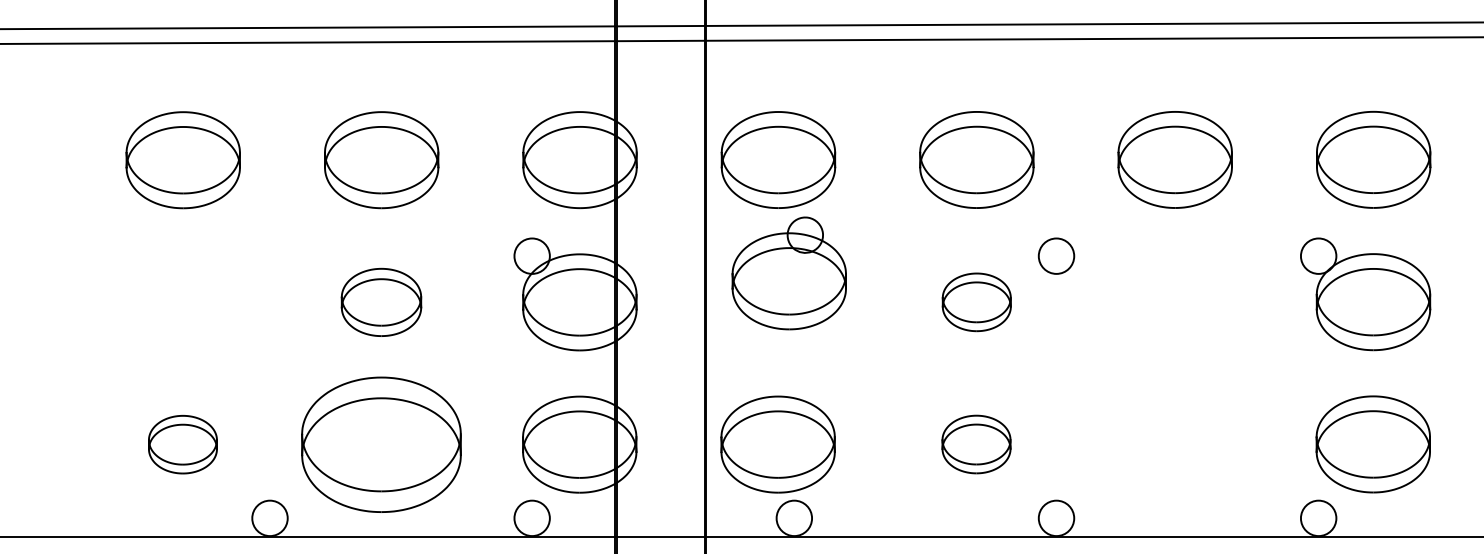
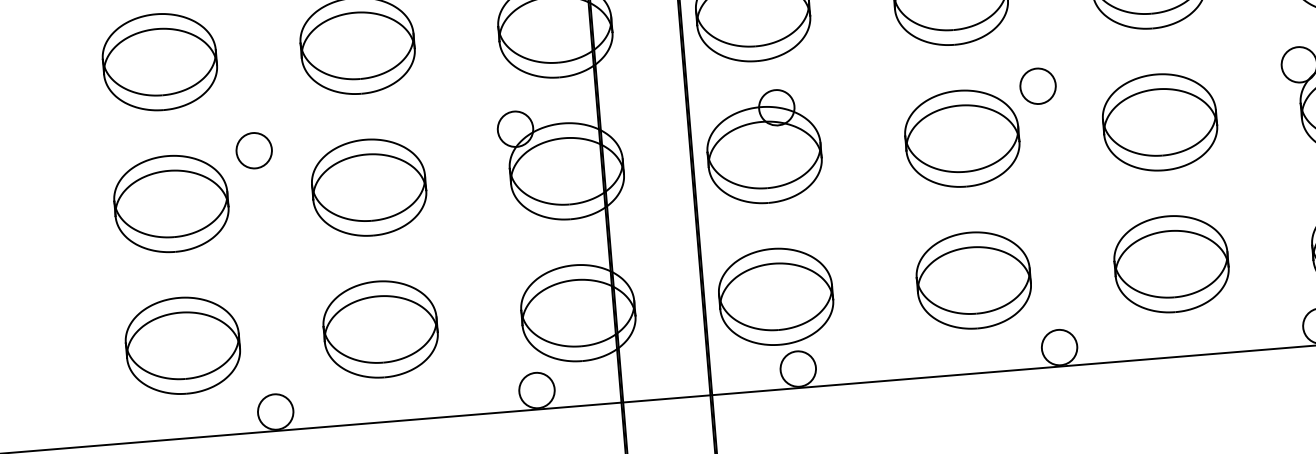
circle: (269, 255) -> (253, 150), added
part: (788, 273) -> (763, 147), moved
part: (182, 302) -> (170, 204), added
part: (381, 302) -> (369, 187), size x1.43
part: (976, 302) -> (962, 138), size x1.67
part: (1174, 302) -> (1159, 122), added
part: (182, 444) -> (182, 345), size x1.67
part: (380, 444) -> (379, 329), size x0.71
part: (976, 444) -> (973, 280), size x1.67
part: (1174, 444) -> (1171, 264), added

